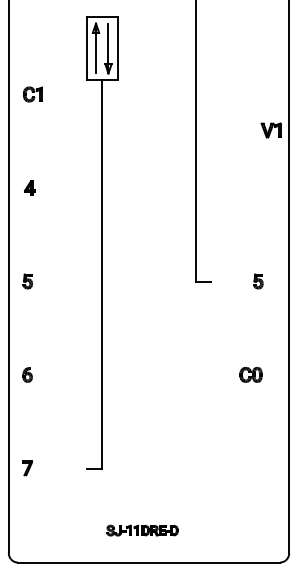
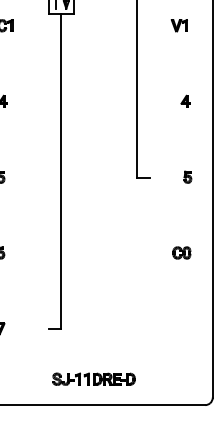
part: (270, 130) -> (179, 25), moved
part: (255, 187) -> (185, 101), added
part: (142, 530) -> (93, 379), size x1.43

